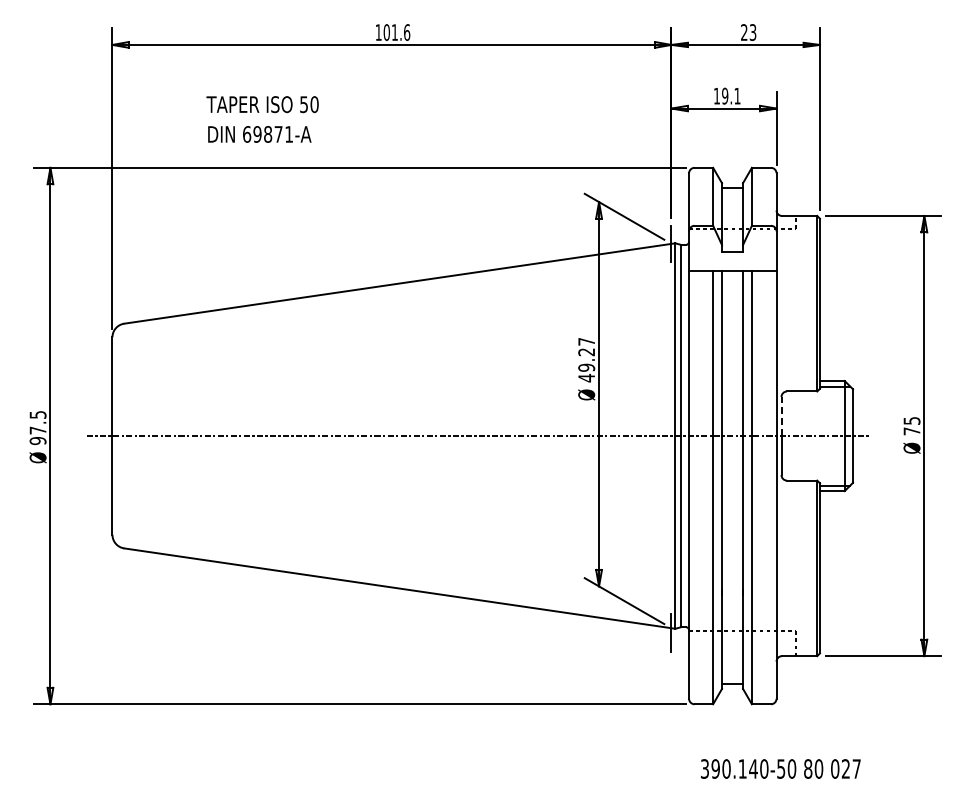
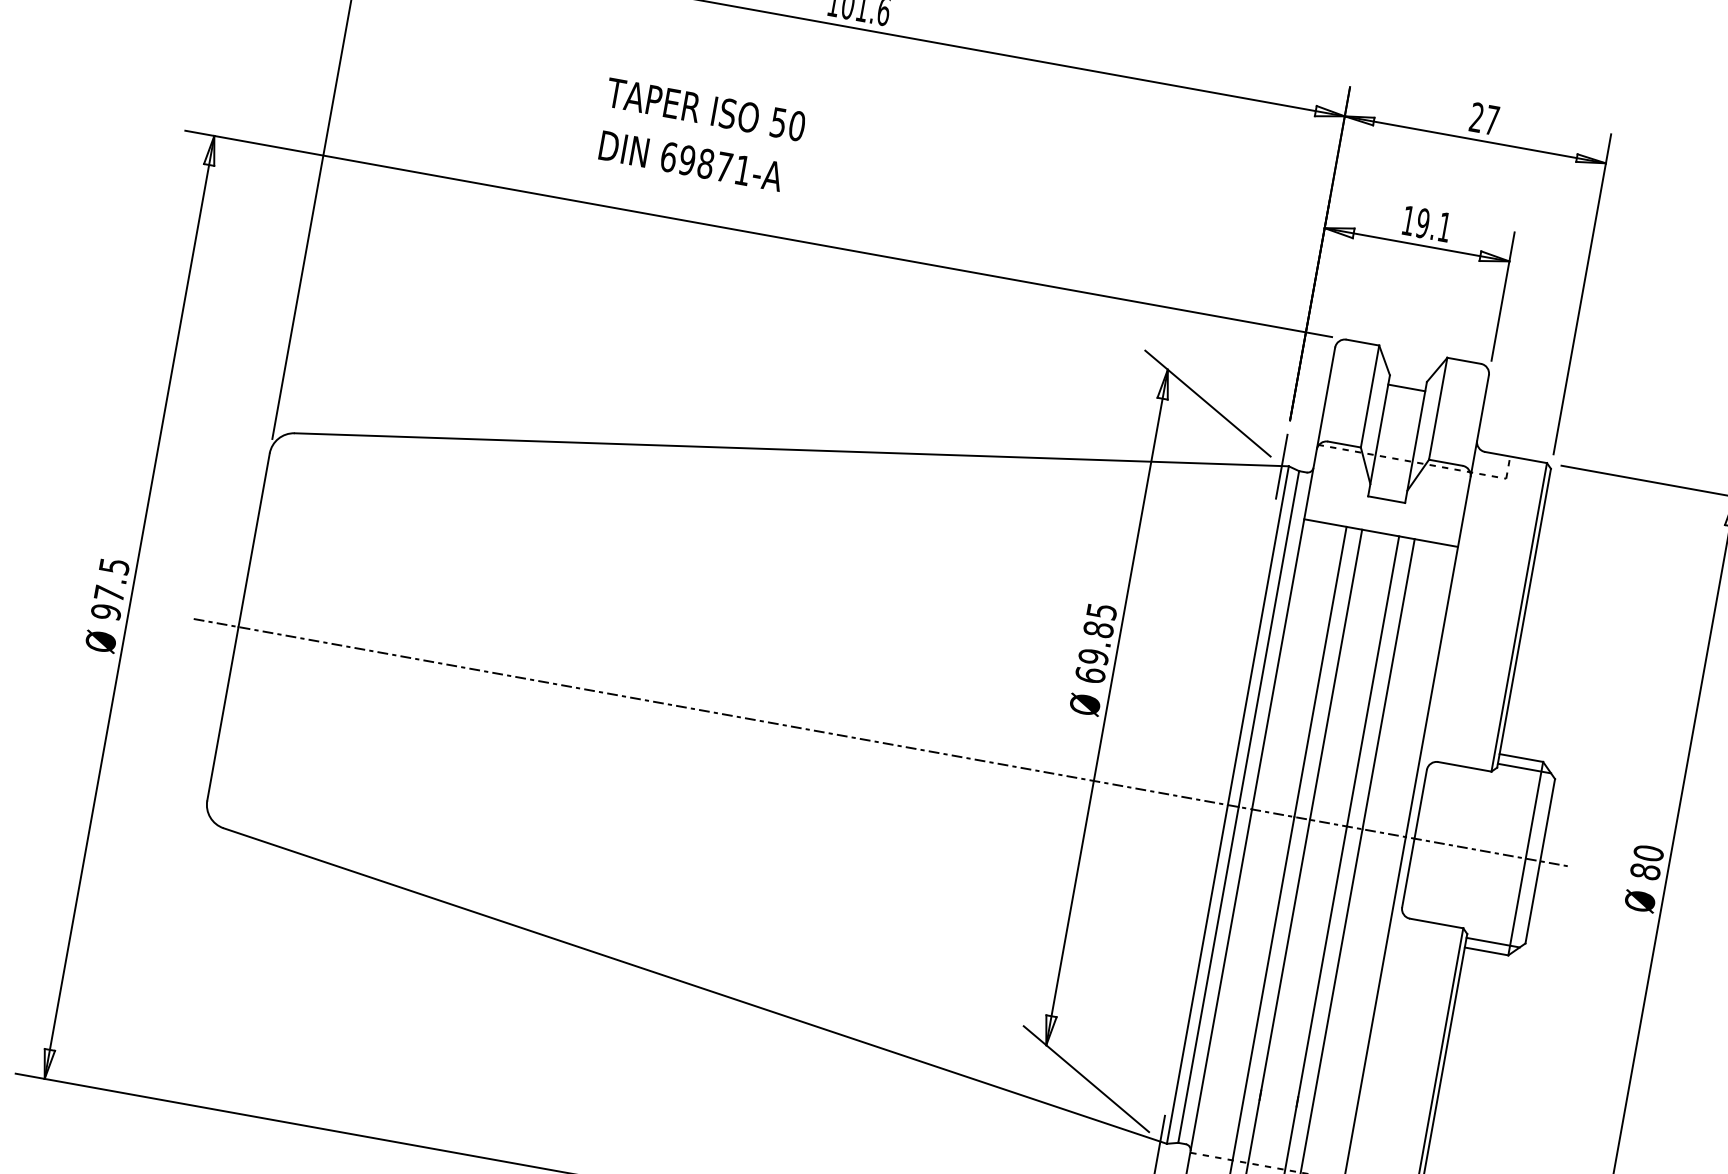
text: (752, 32) -> (1491, 120), 23 -> 27
text: (262, 119) -> (700, 135), moved
text: (586, 360) -> (1095, 644), 49.27 -> 69.85
line: (781, 416) -> (1420, 804), dashed -> solid
text: (911, 425) -> (1646, 861), 75 -> 80

